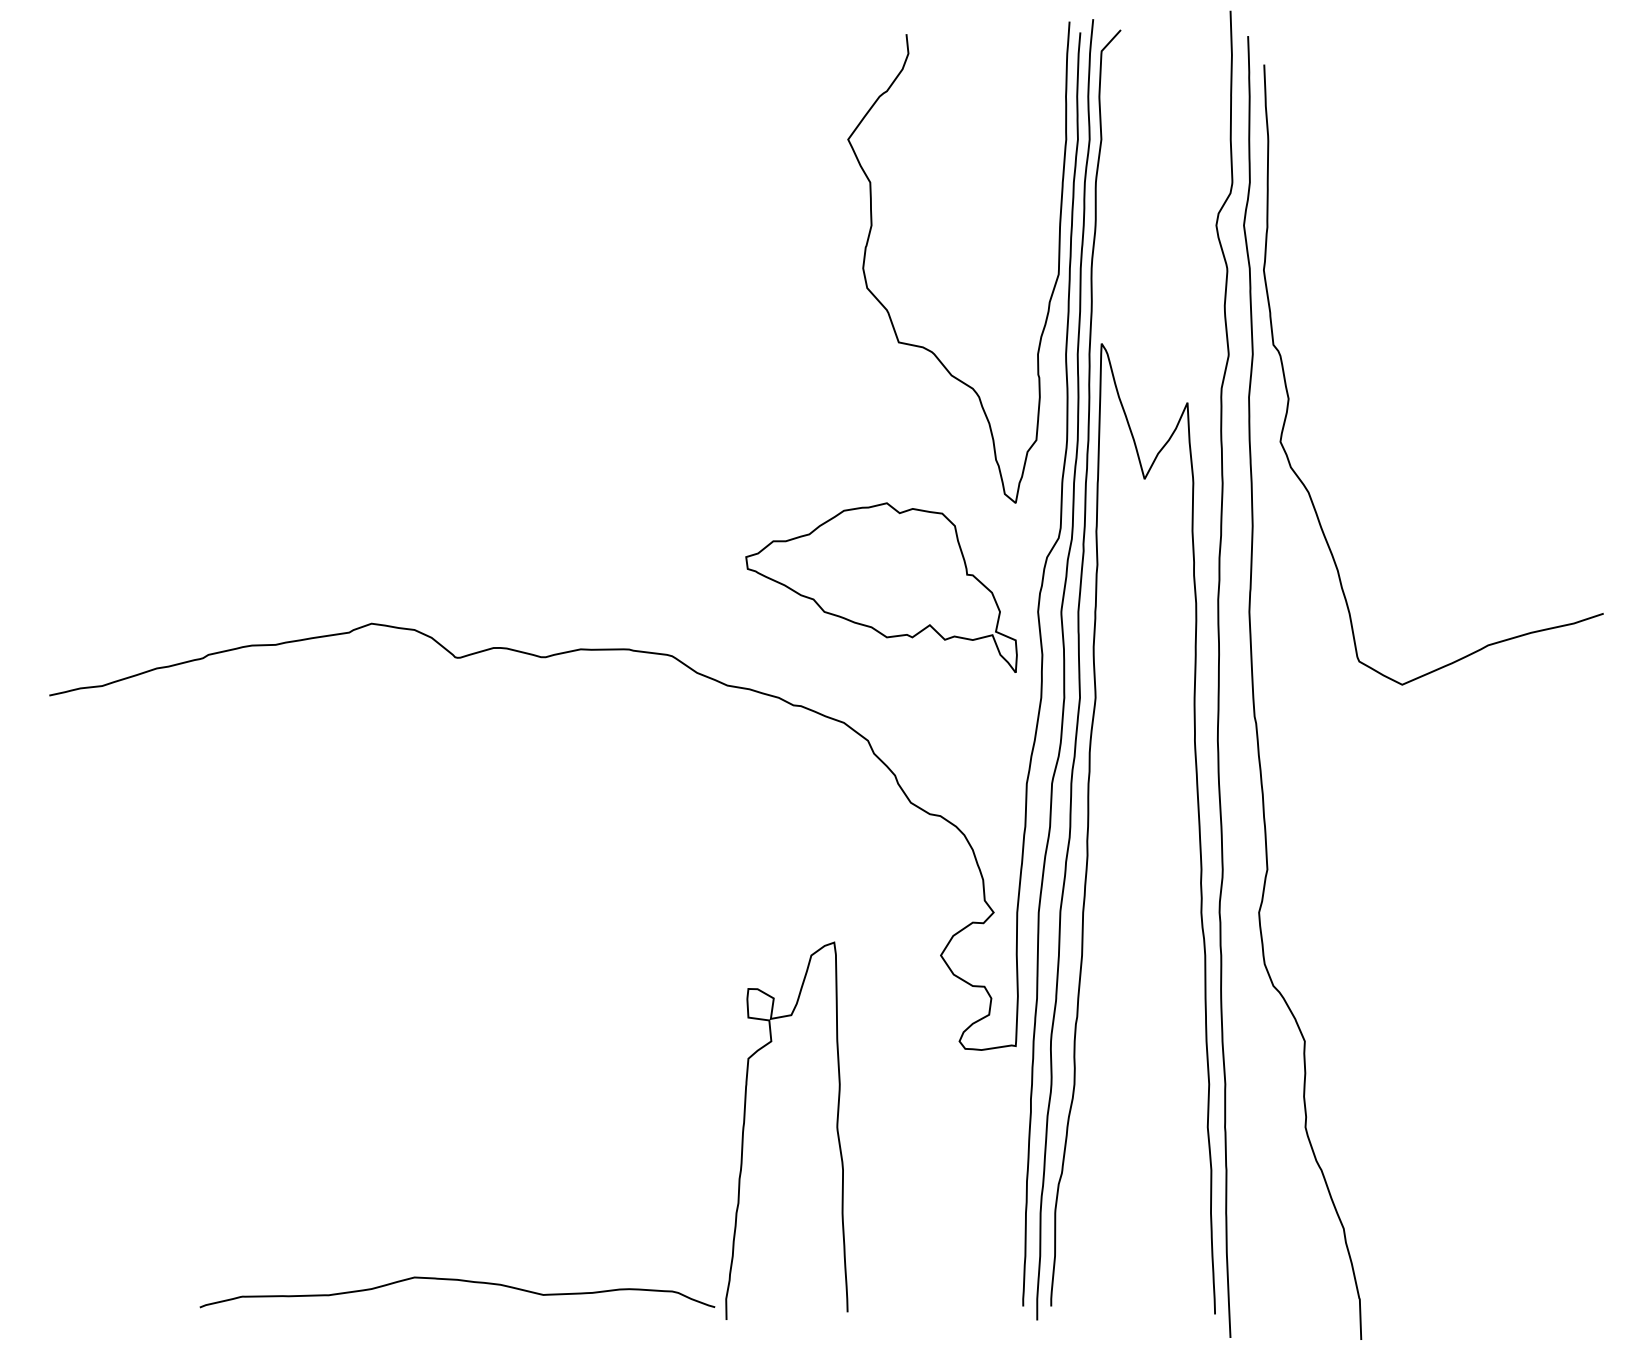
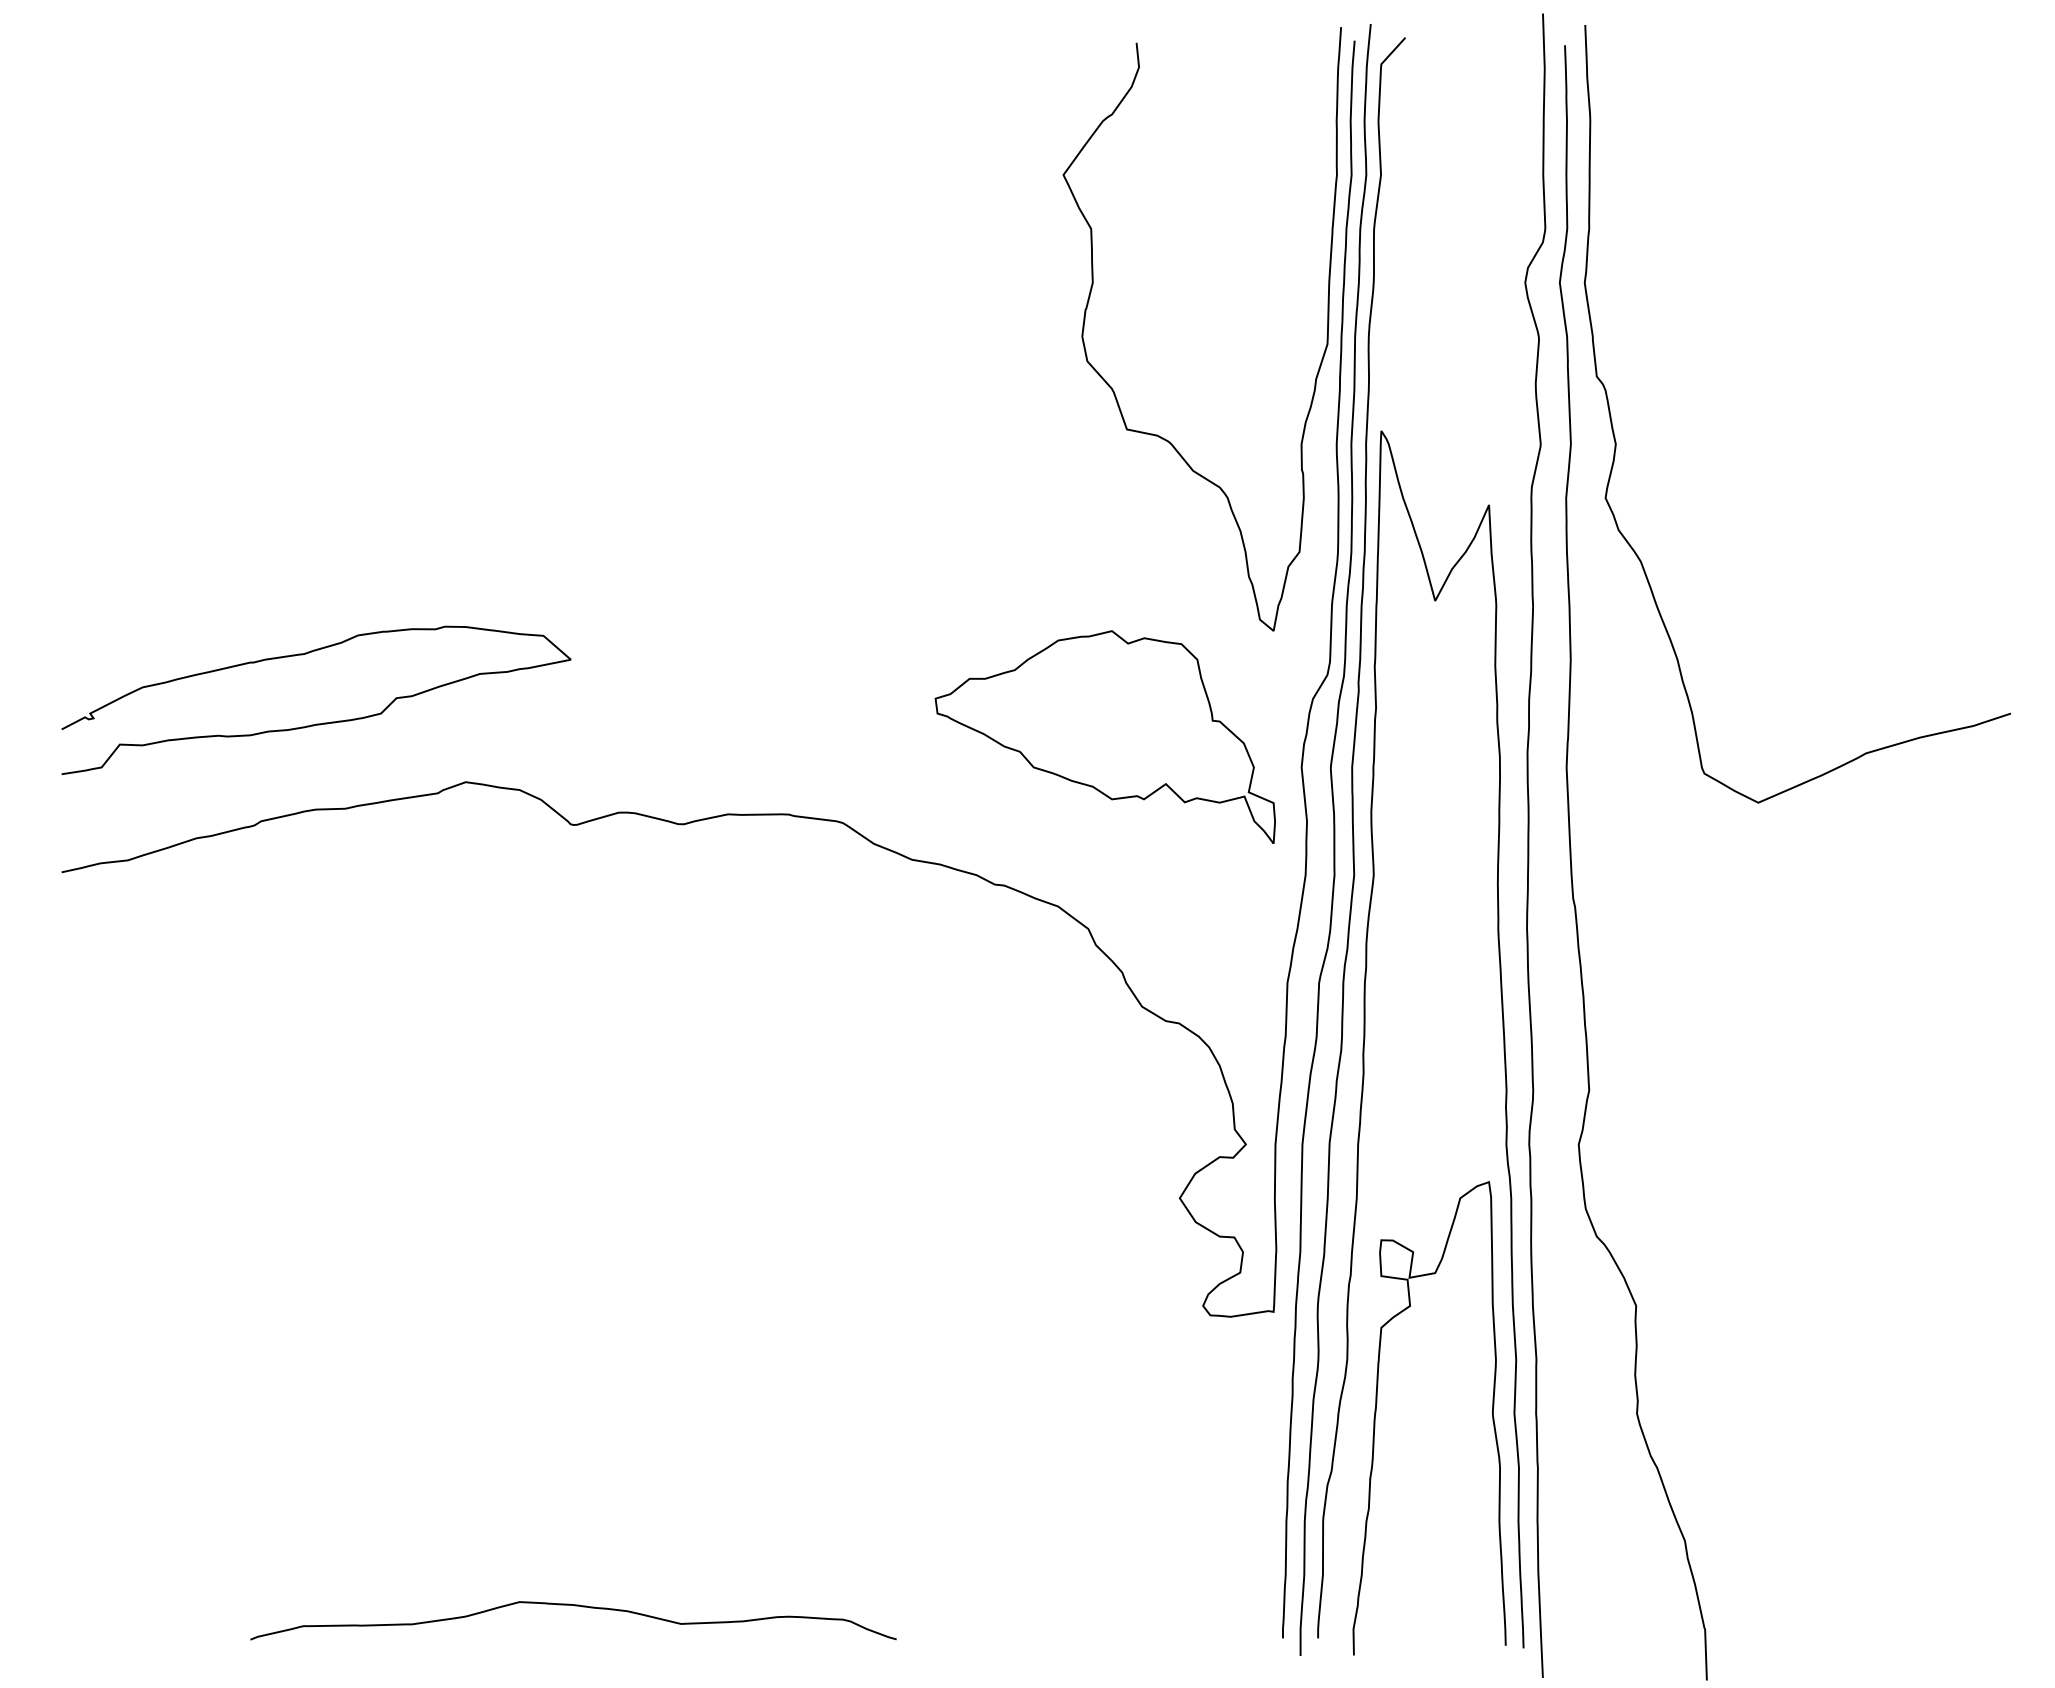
curve: (1289, 396) -> (1616, 441), moved
curve: (252, 576) -> (316, 723), added
curve: (744, 1127) -> (1376, 1413), moved

